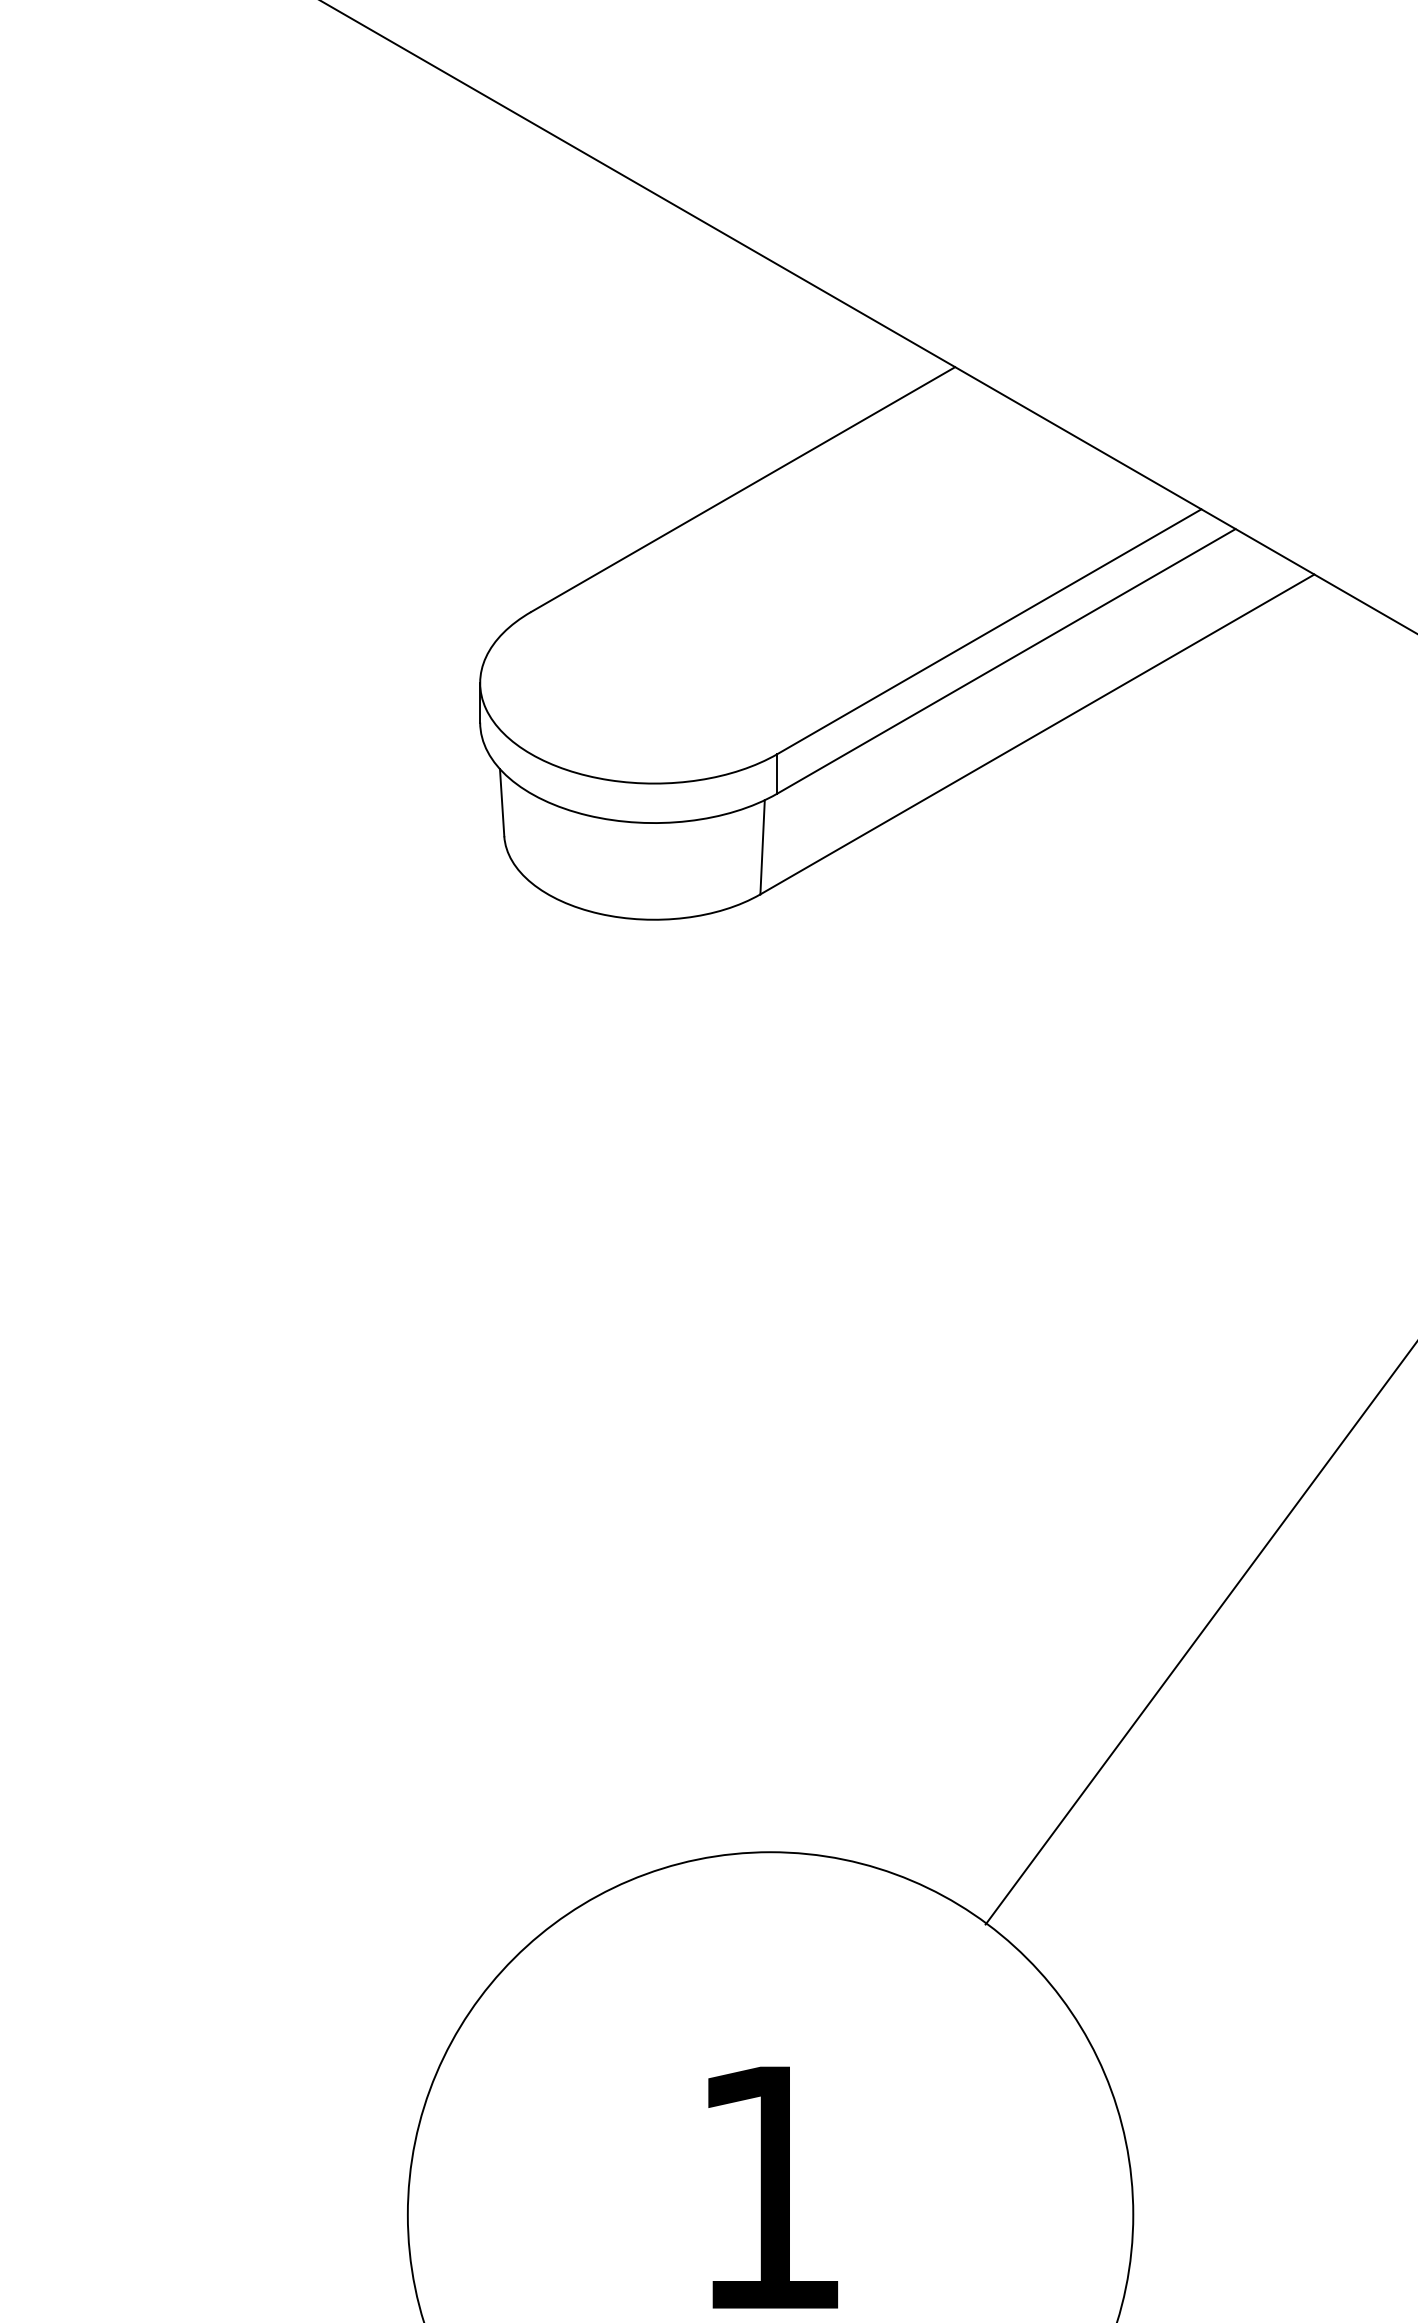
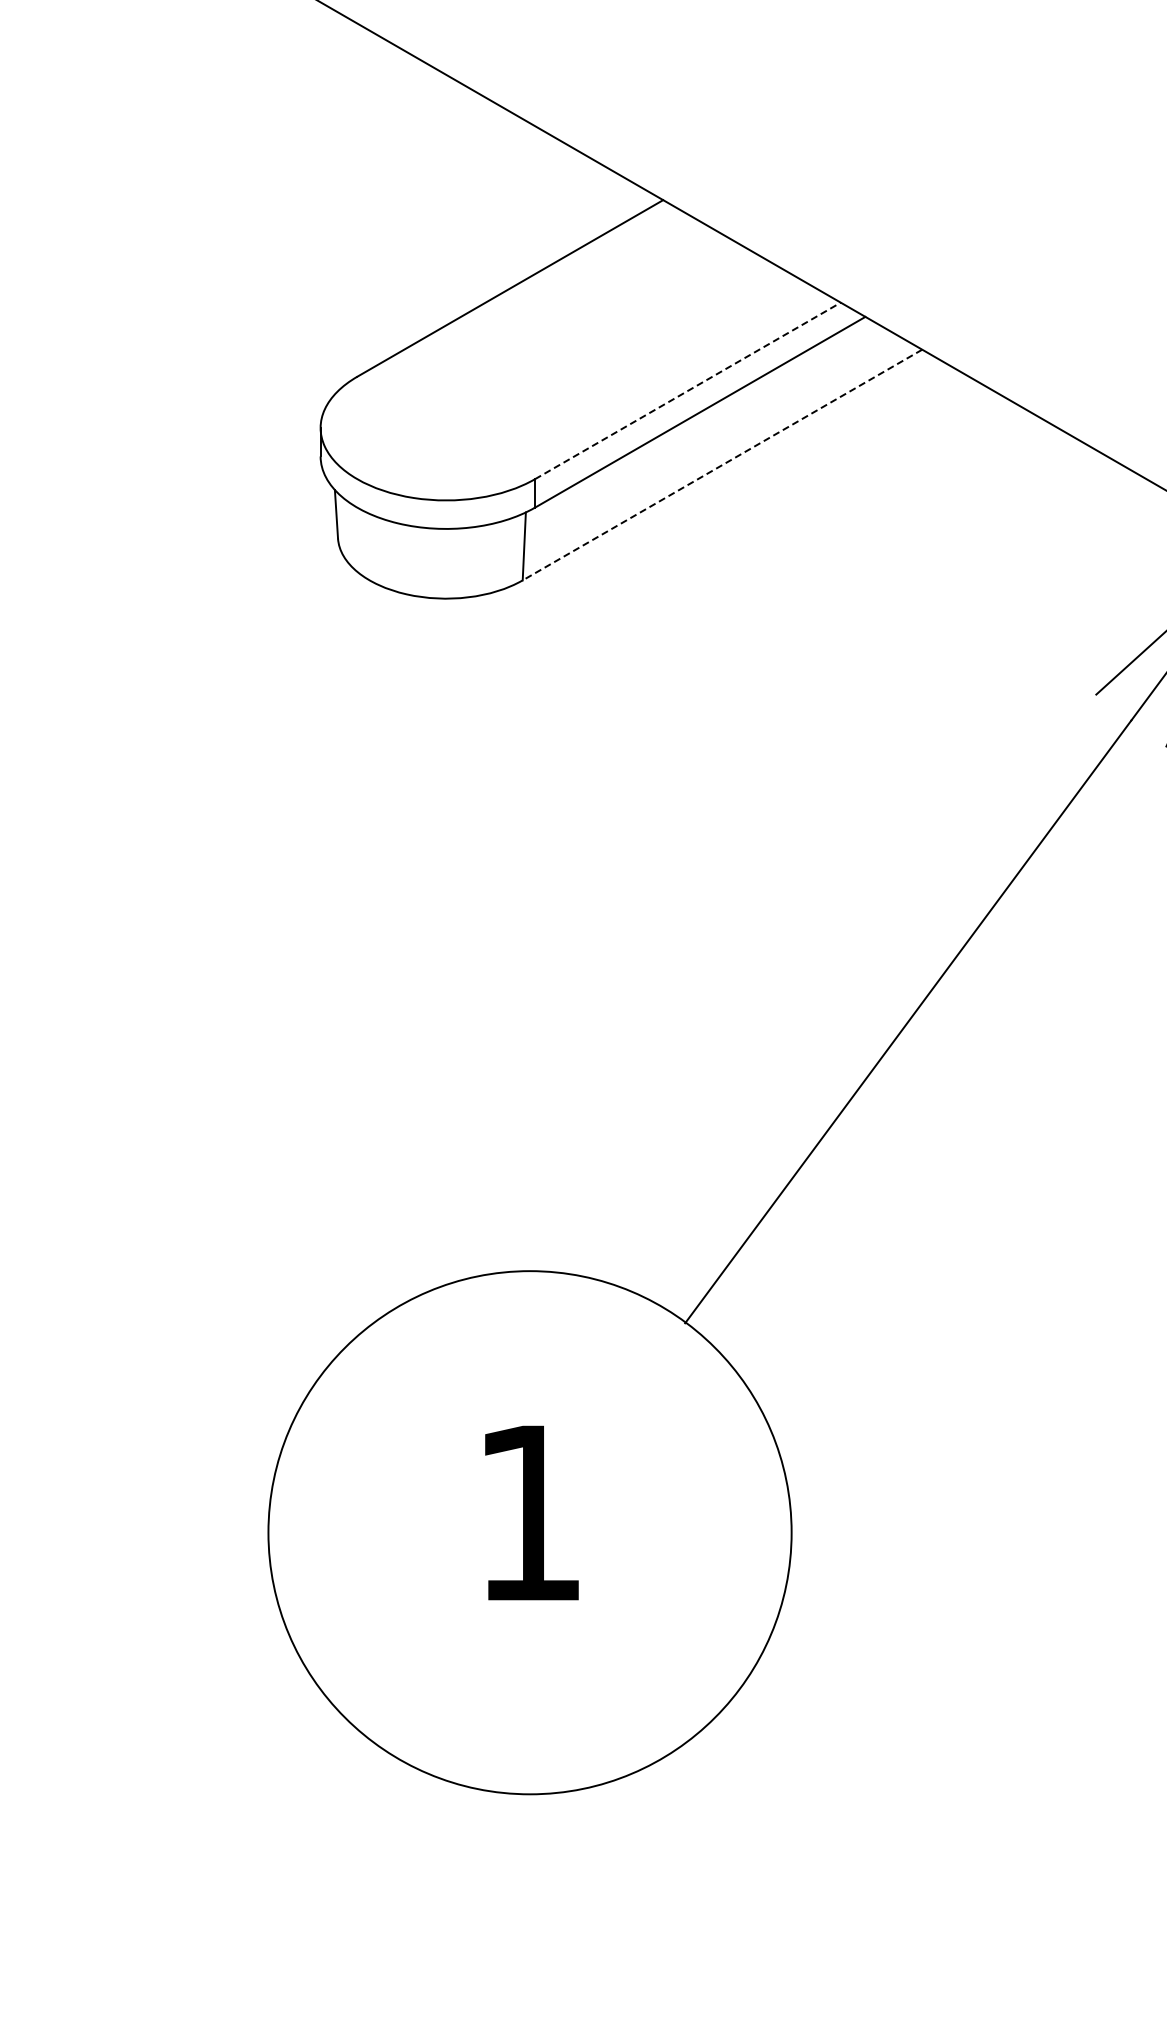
line: (988, 631) -> (687, 390), solid -> dashed
line: (1037, 735) -> (722, 465), solid -> dashed

